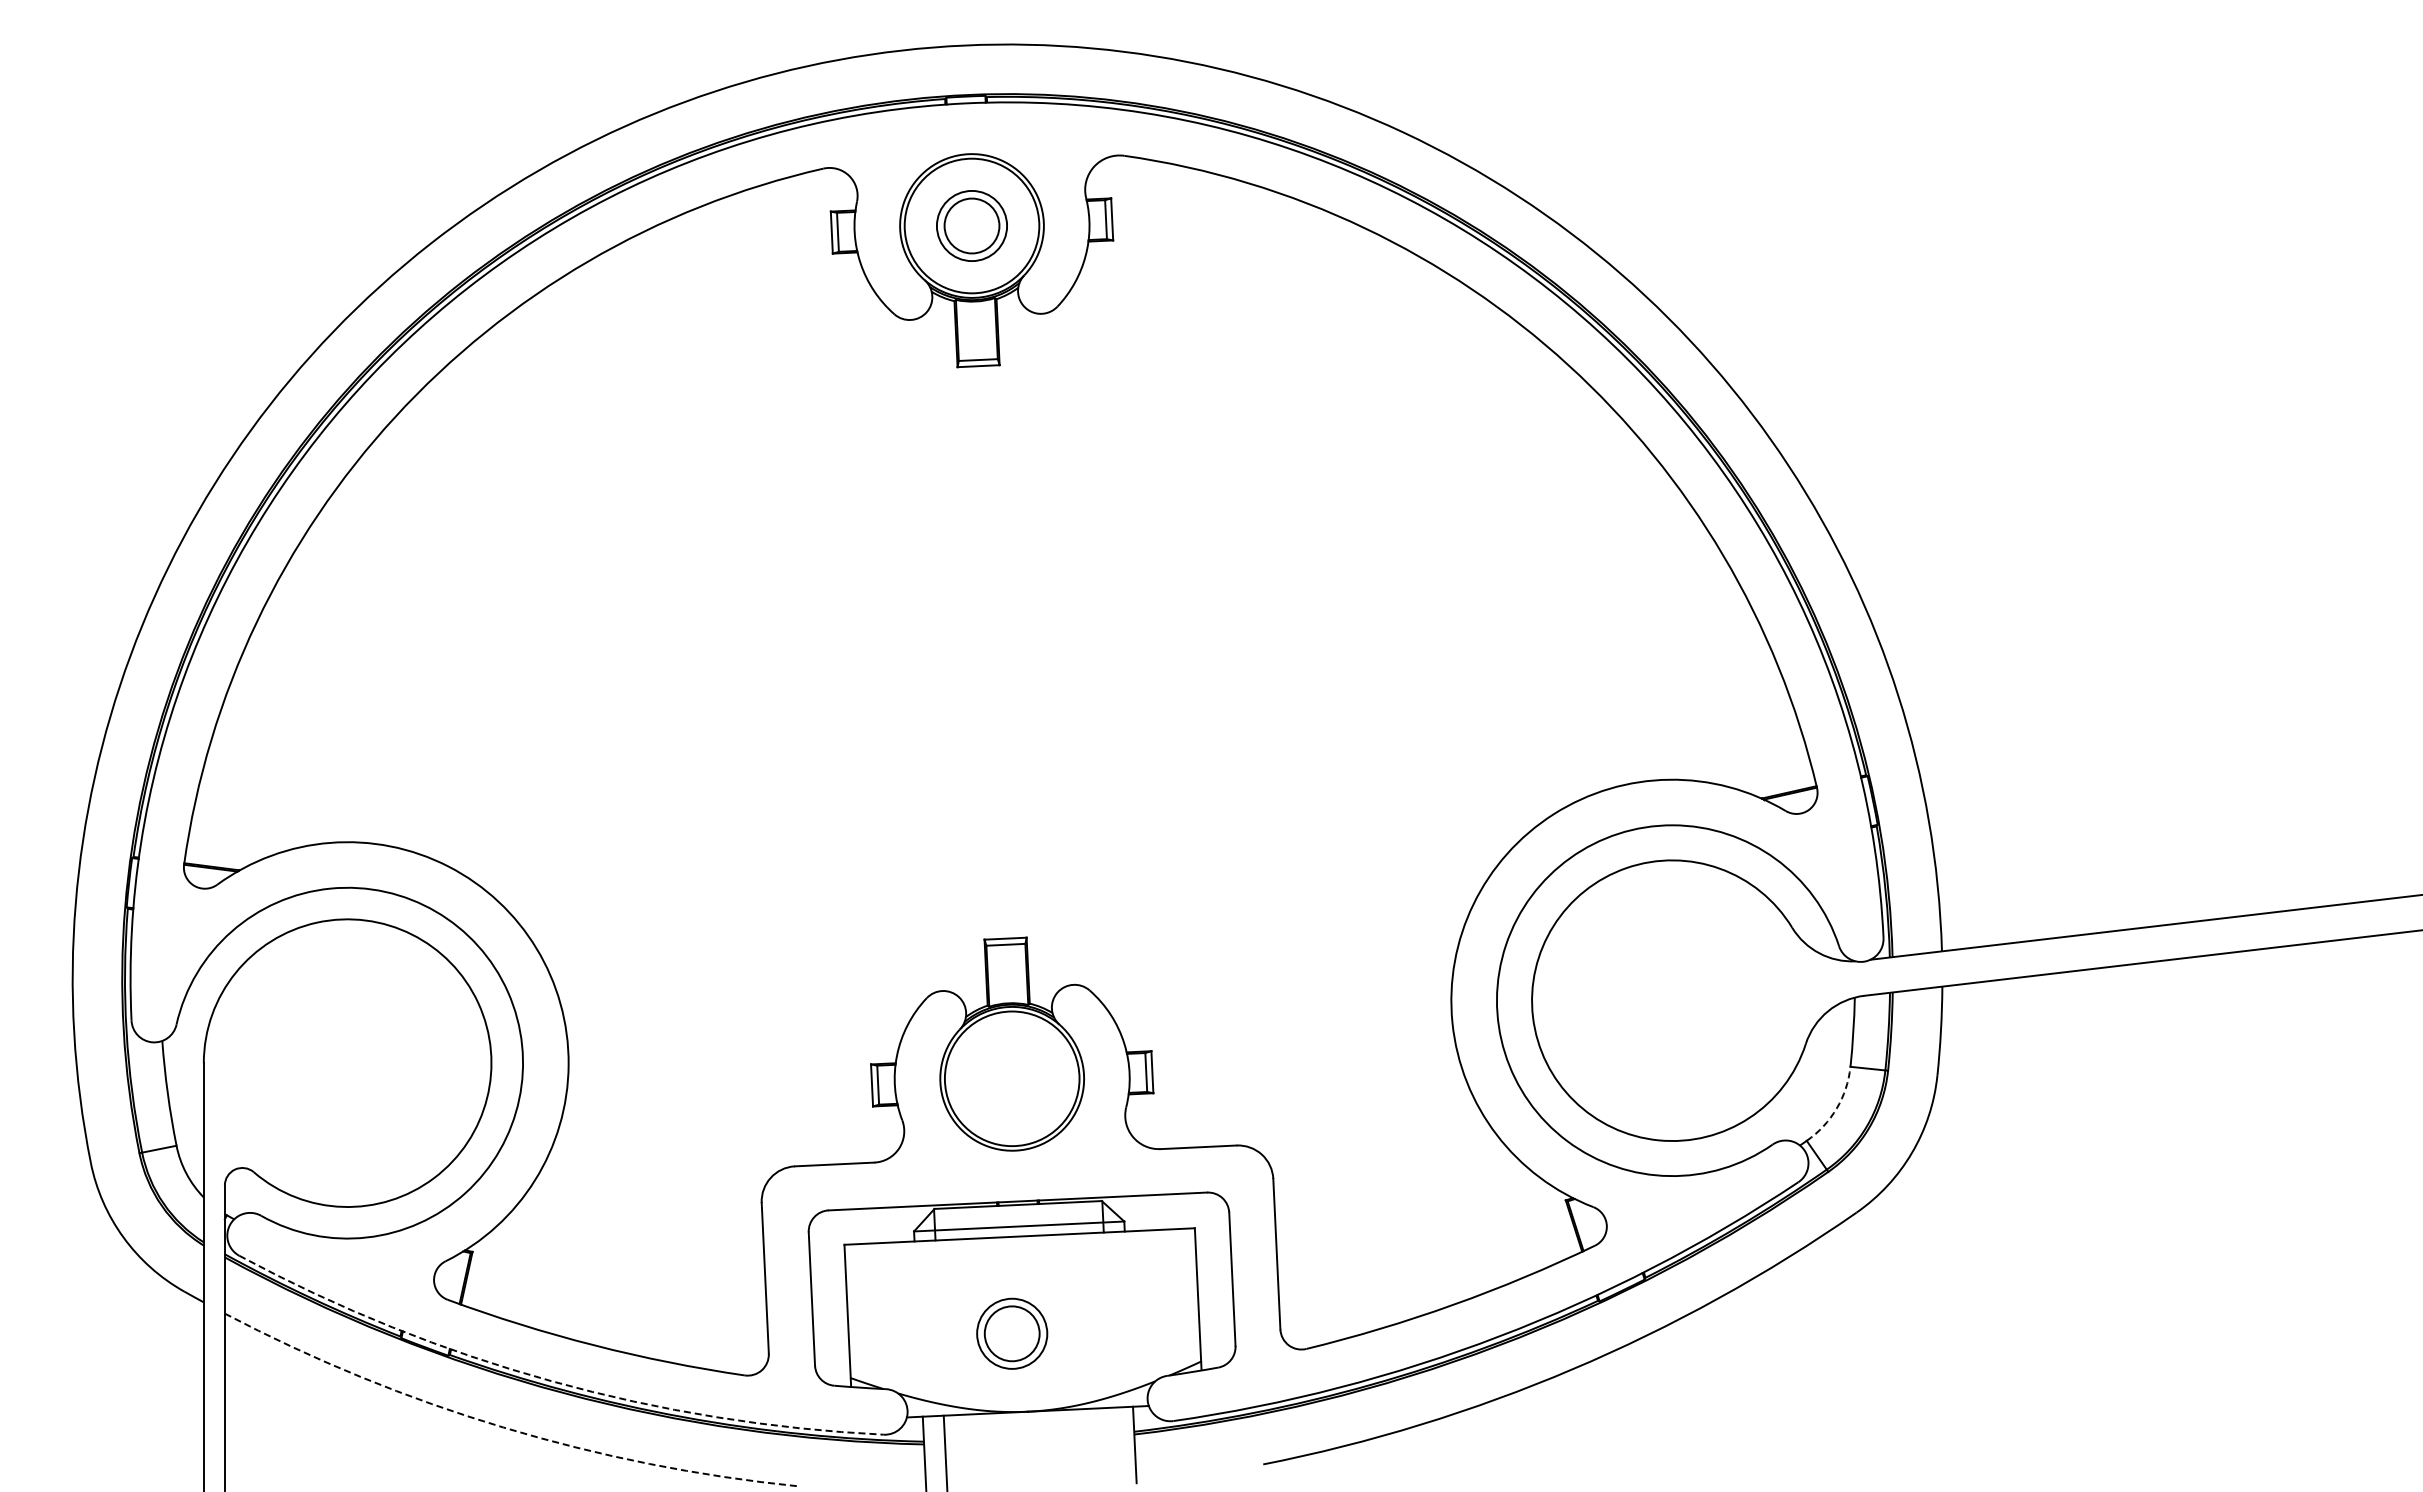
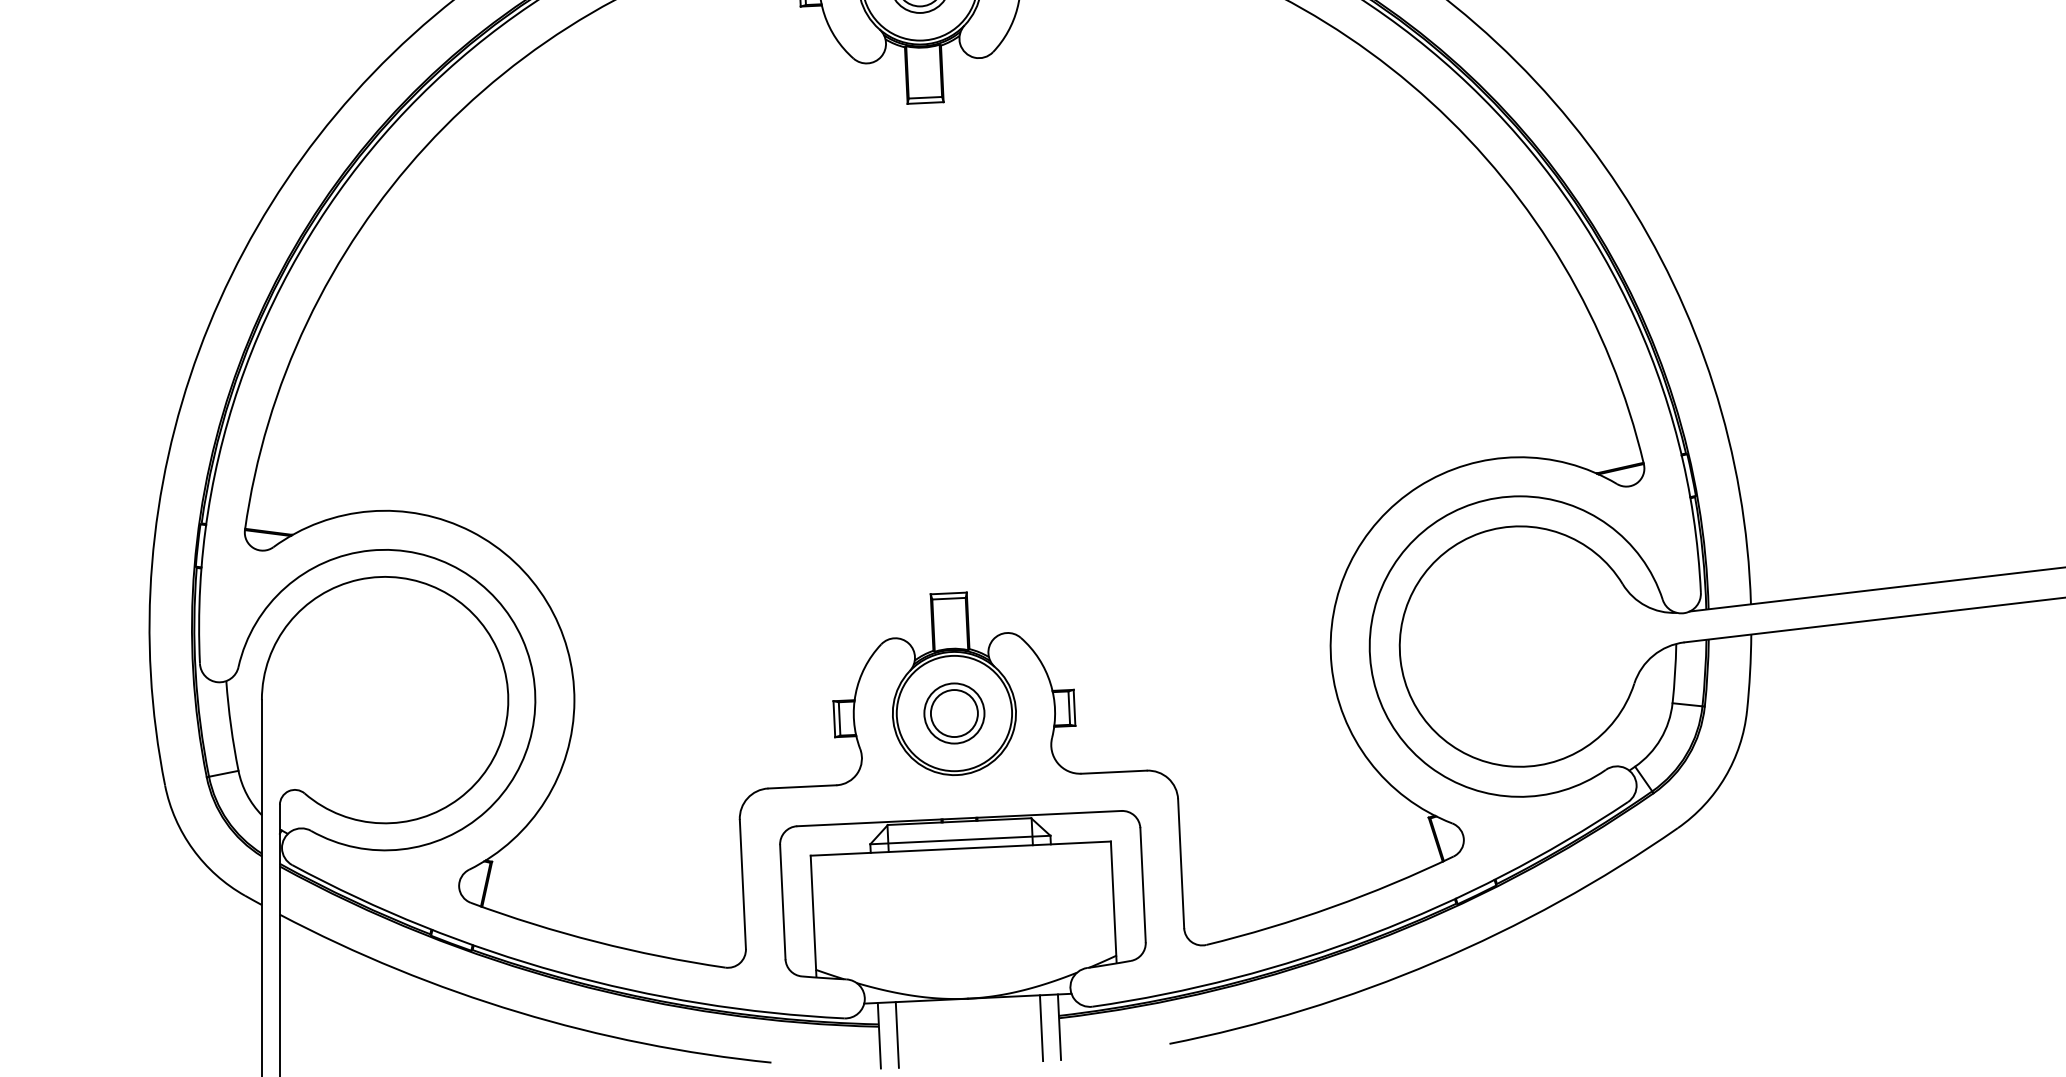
arc: (1836, 1108) -> (1660, 738), dashed -> solid
part: (1012, 1333) -> (954, 713), moved
arc: (551, 1381) -> (559, 972), dashed -> solid
arc: (503, 1427) -> (518, 1012), dashed -> solid
line: (1113, 1445) -> (1041, 1027), added

